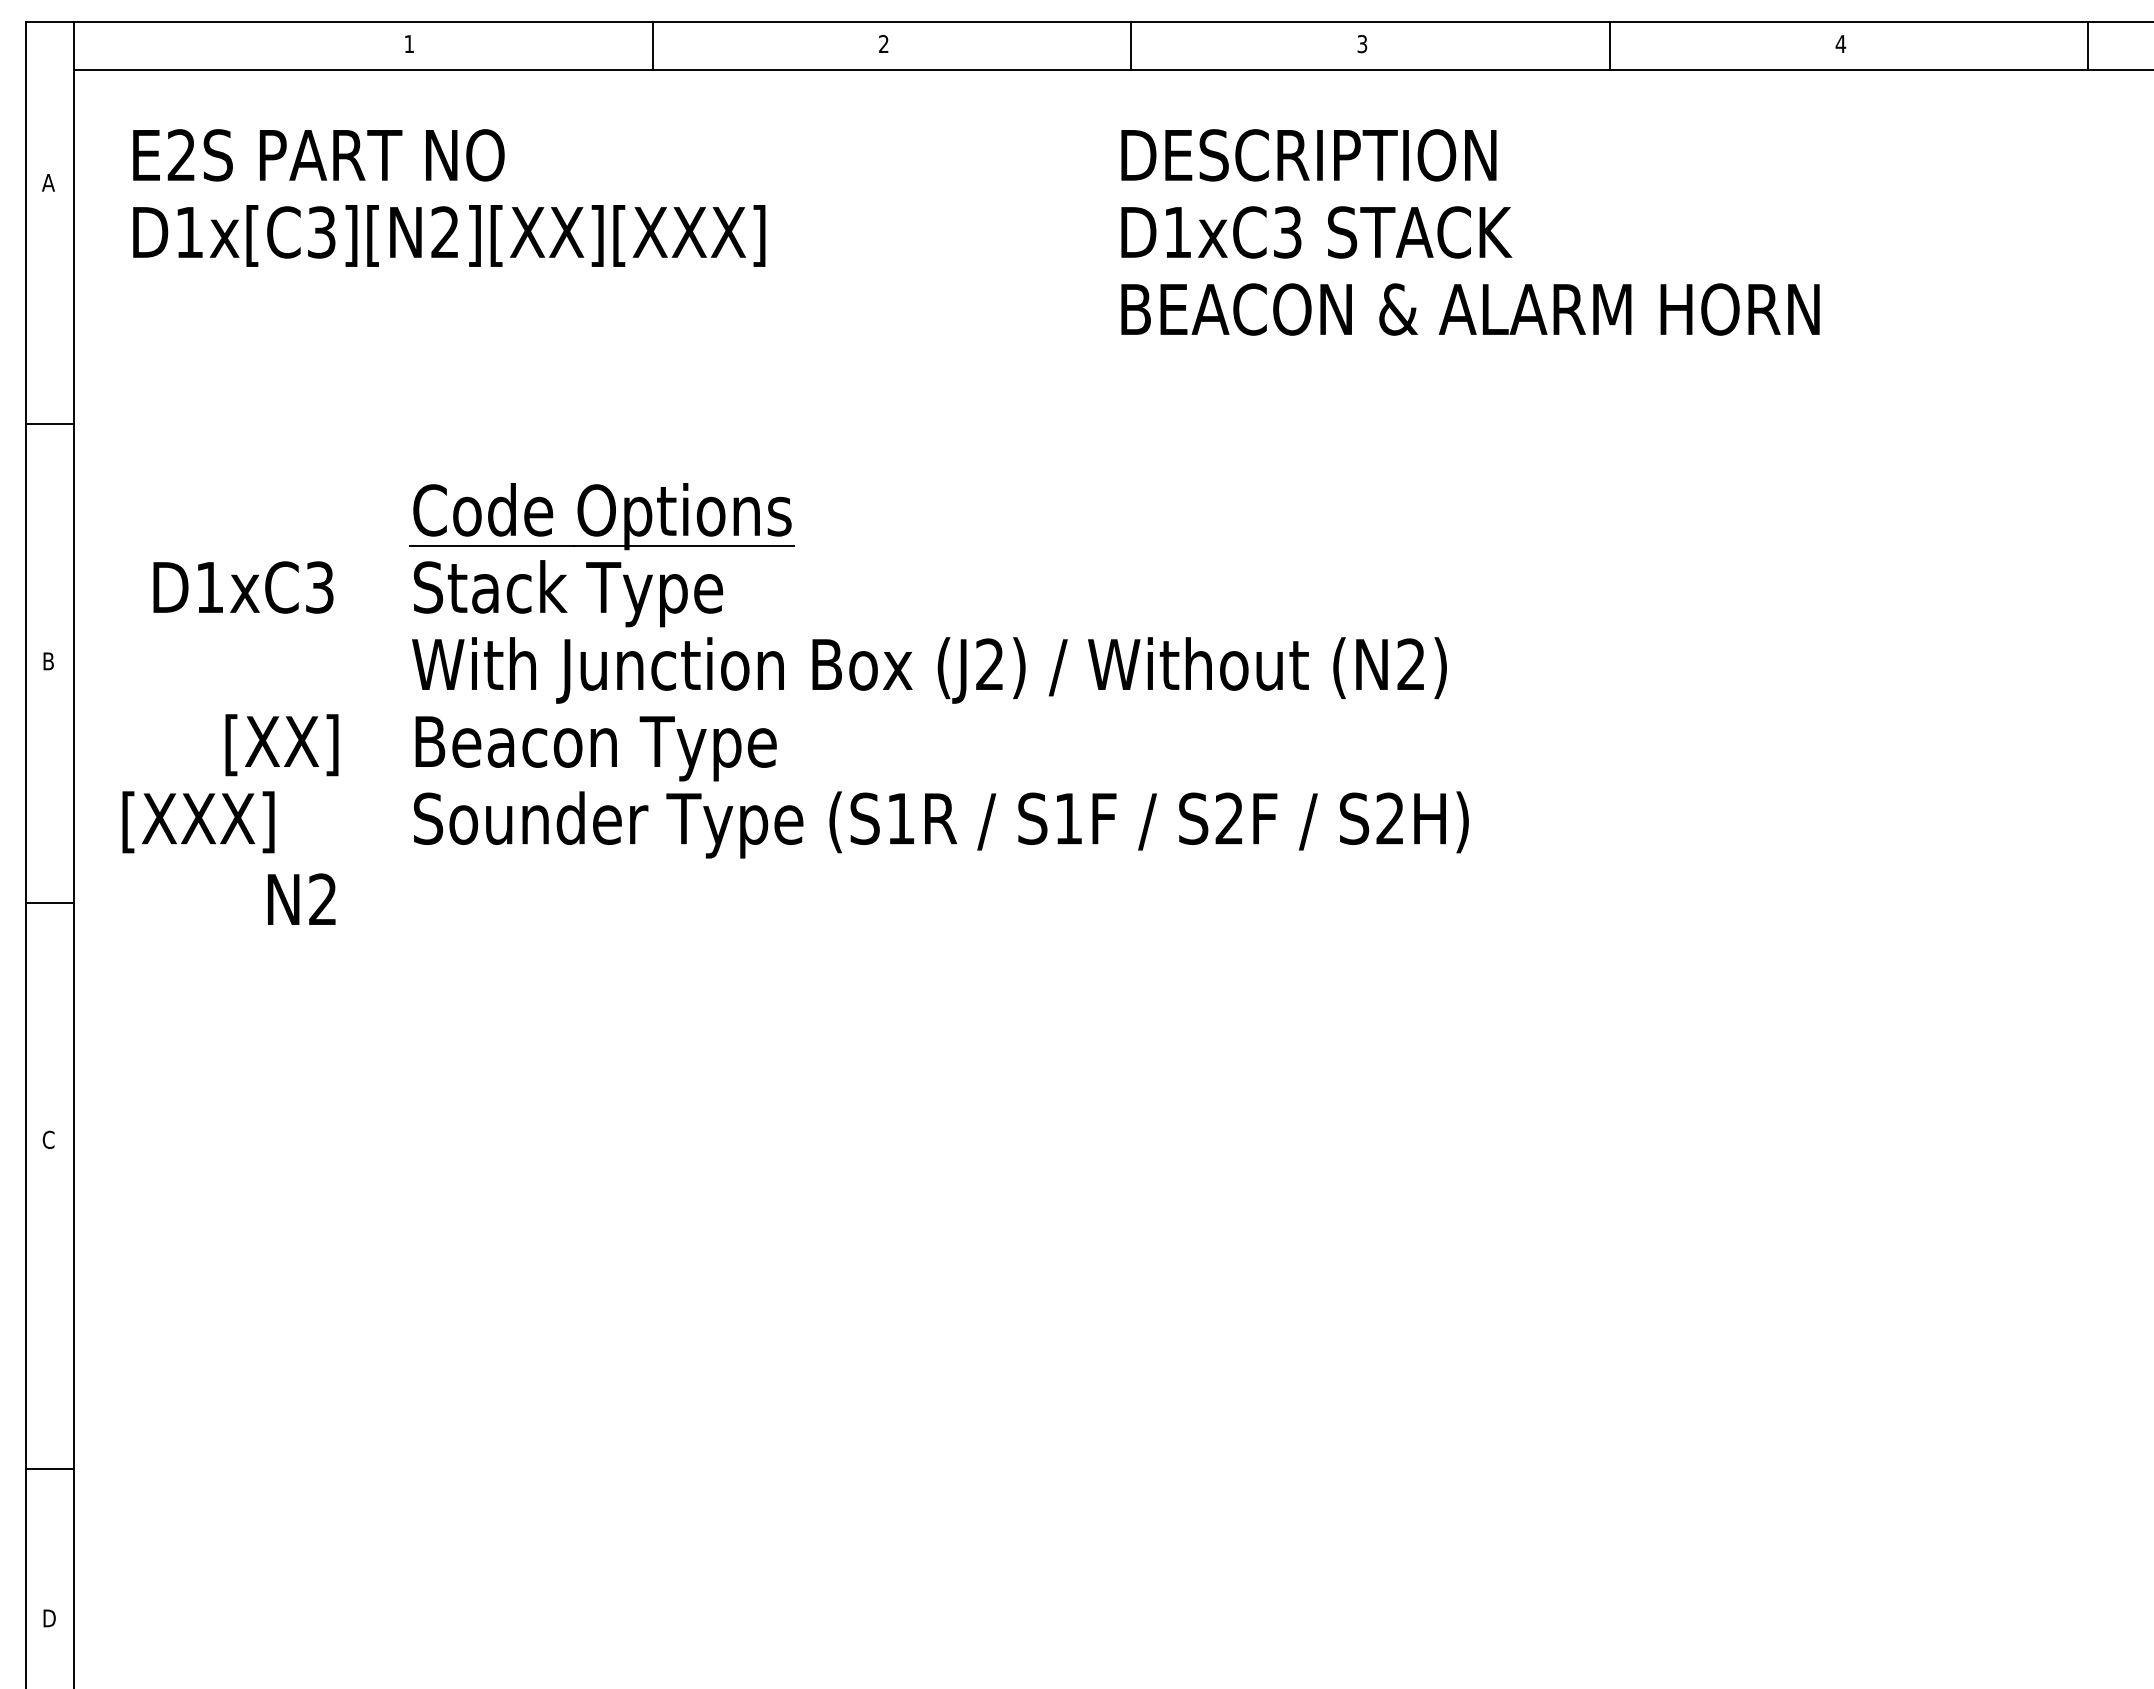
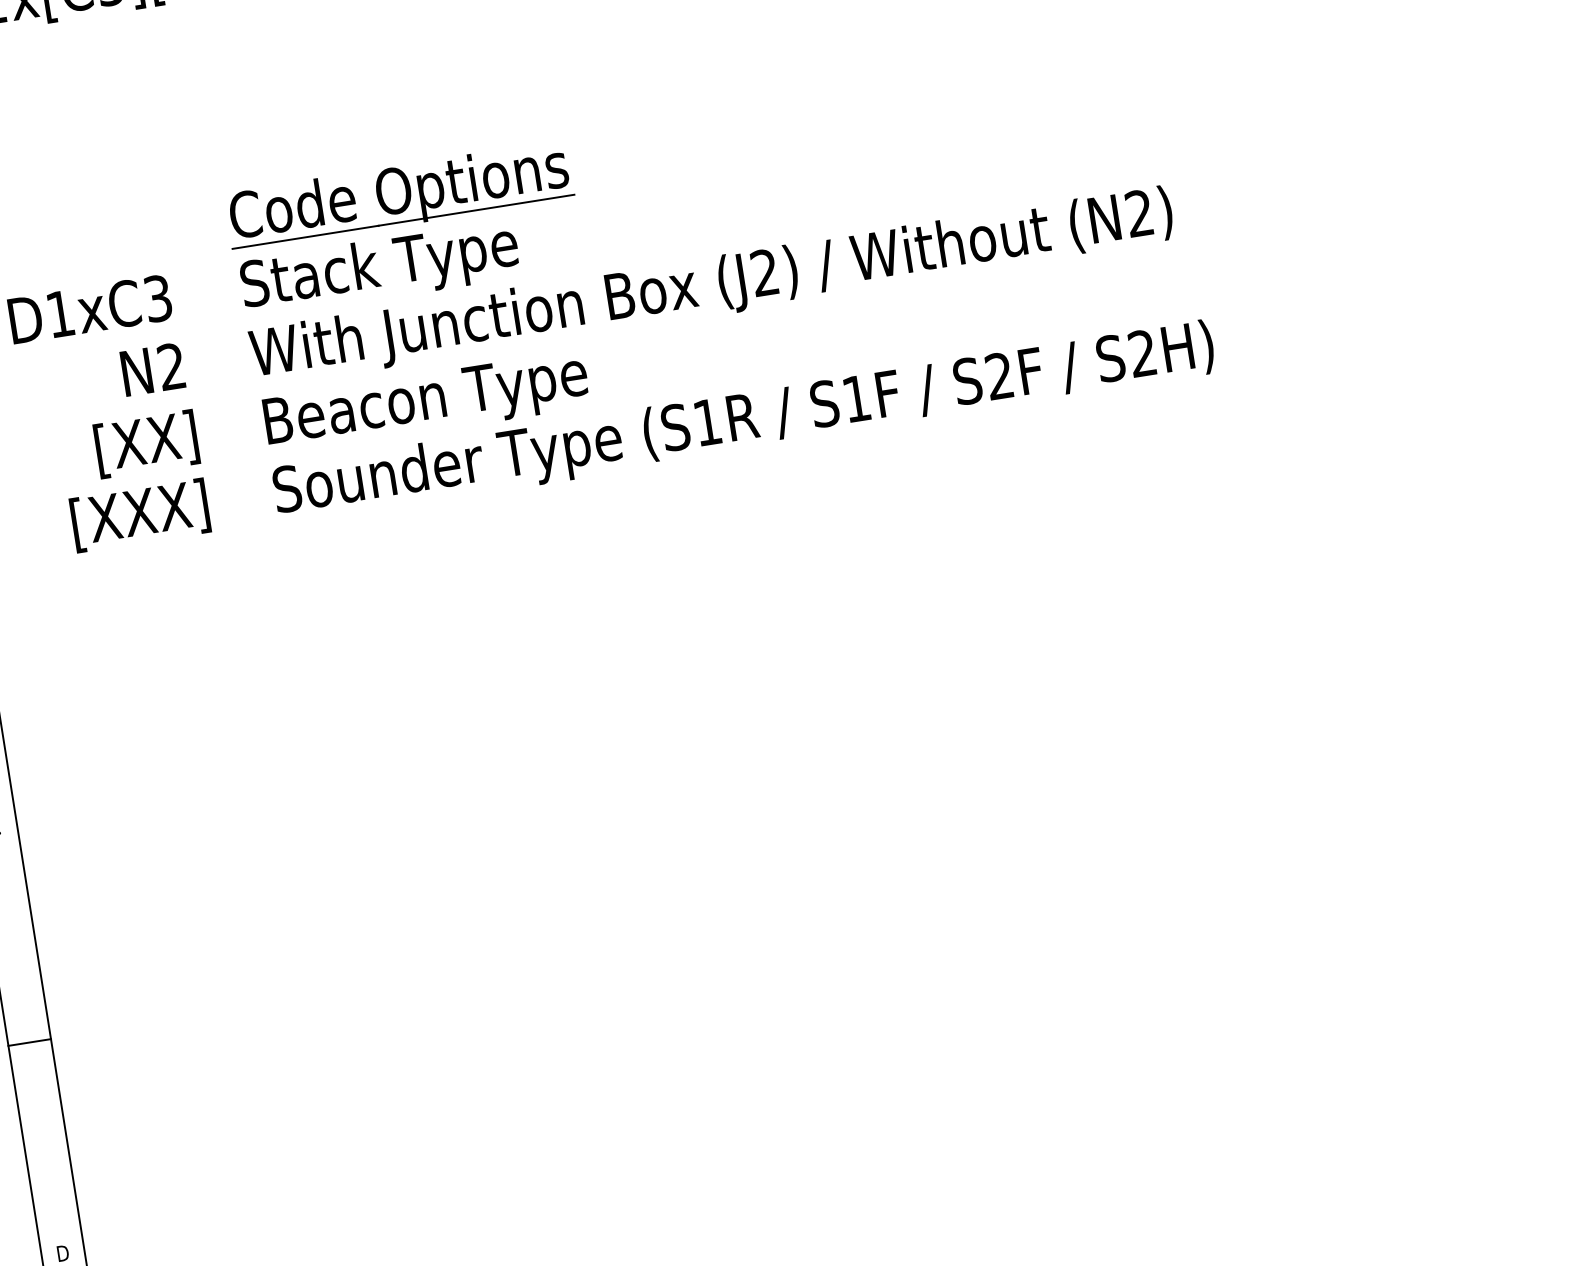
text: (198, 822) -> (140, 515), moved
text: (301, 898) -> (152, 368), moved
line: (49, 1469) -> (29, 1042), moved

